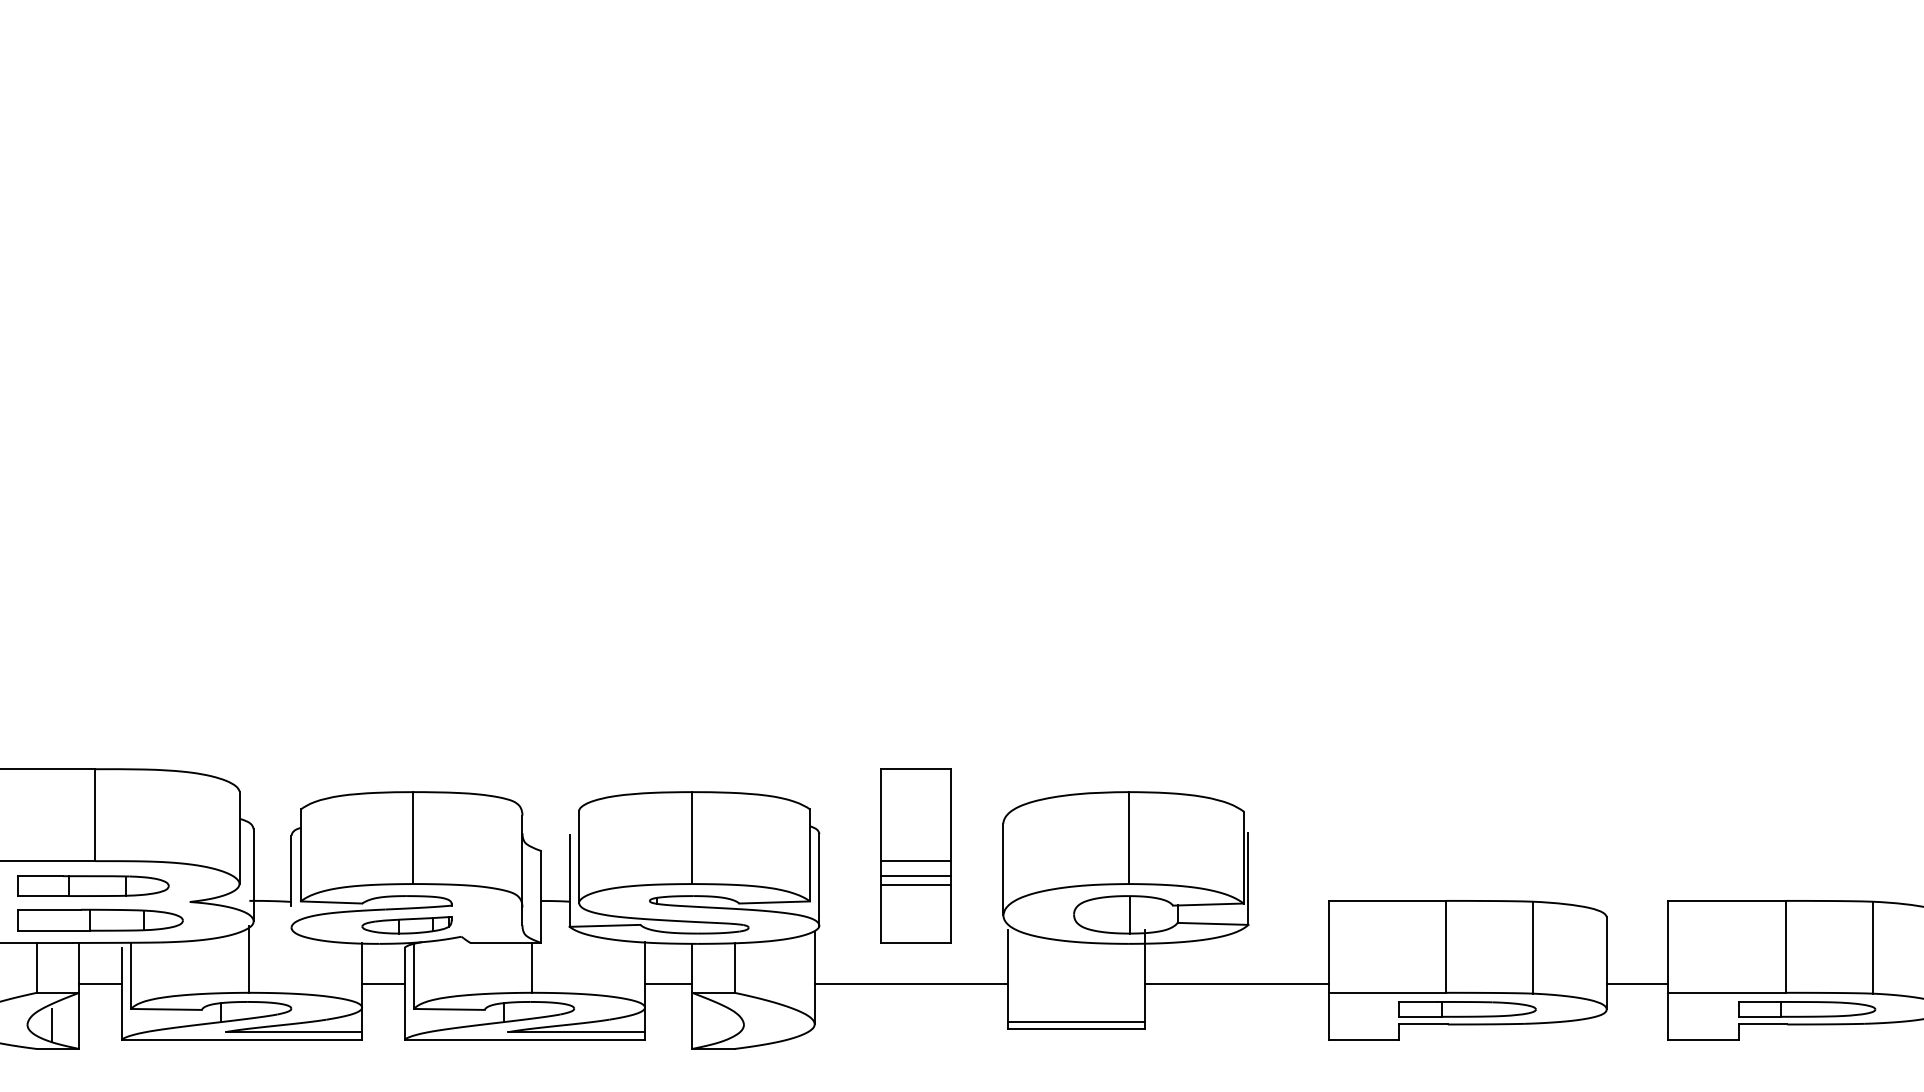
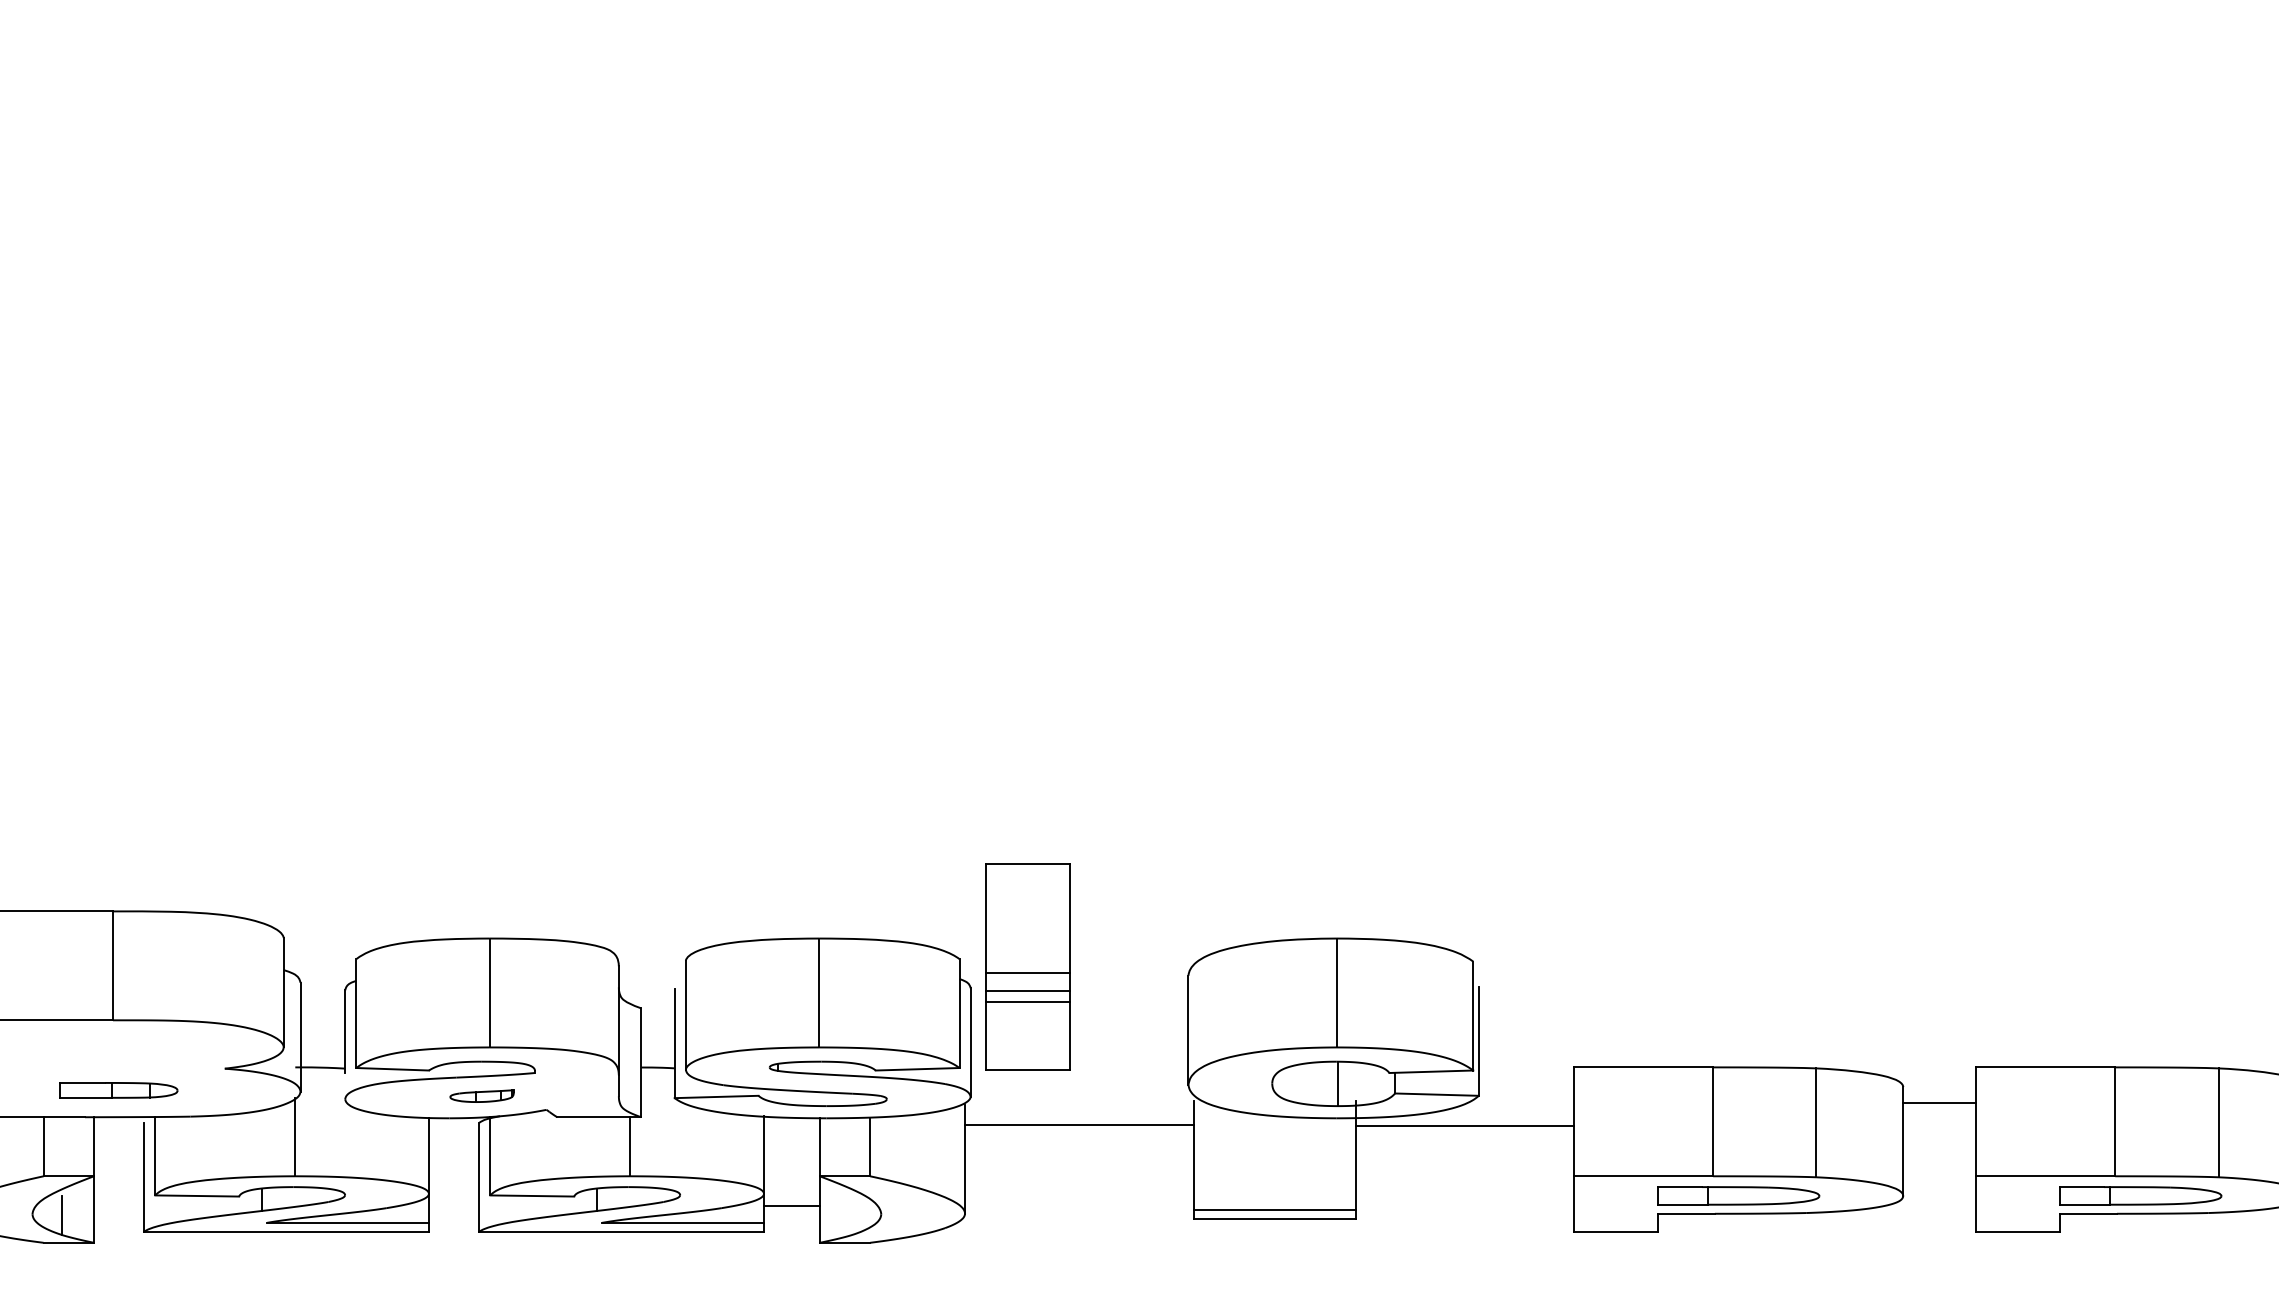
part: (915, 855) -> (1027, 966), moved
part: (93, 885) -> (110, 1049), removed
part: (100, 920) -> (118, 1090), size x0.6
part: (406, 924) -> (481, 1095), size x0.6
line: (100, 983) -> (118, 1165), removed
line: (382, 983) -> (453, 1165), removed
line: (668, 983) -> (791, 1205), moved
line: (911, 983) -> (1079, 1124), moved
line: (1236, 983) -> (1464, 1125), moved
line: (1637, 983) -> (1939, 1102), moved

